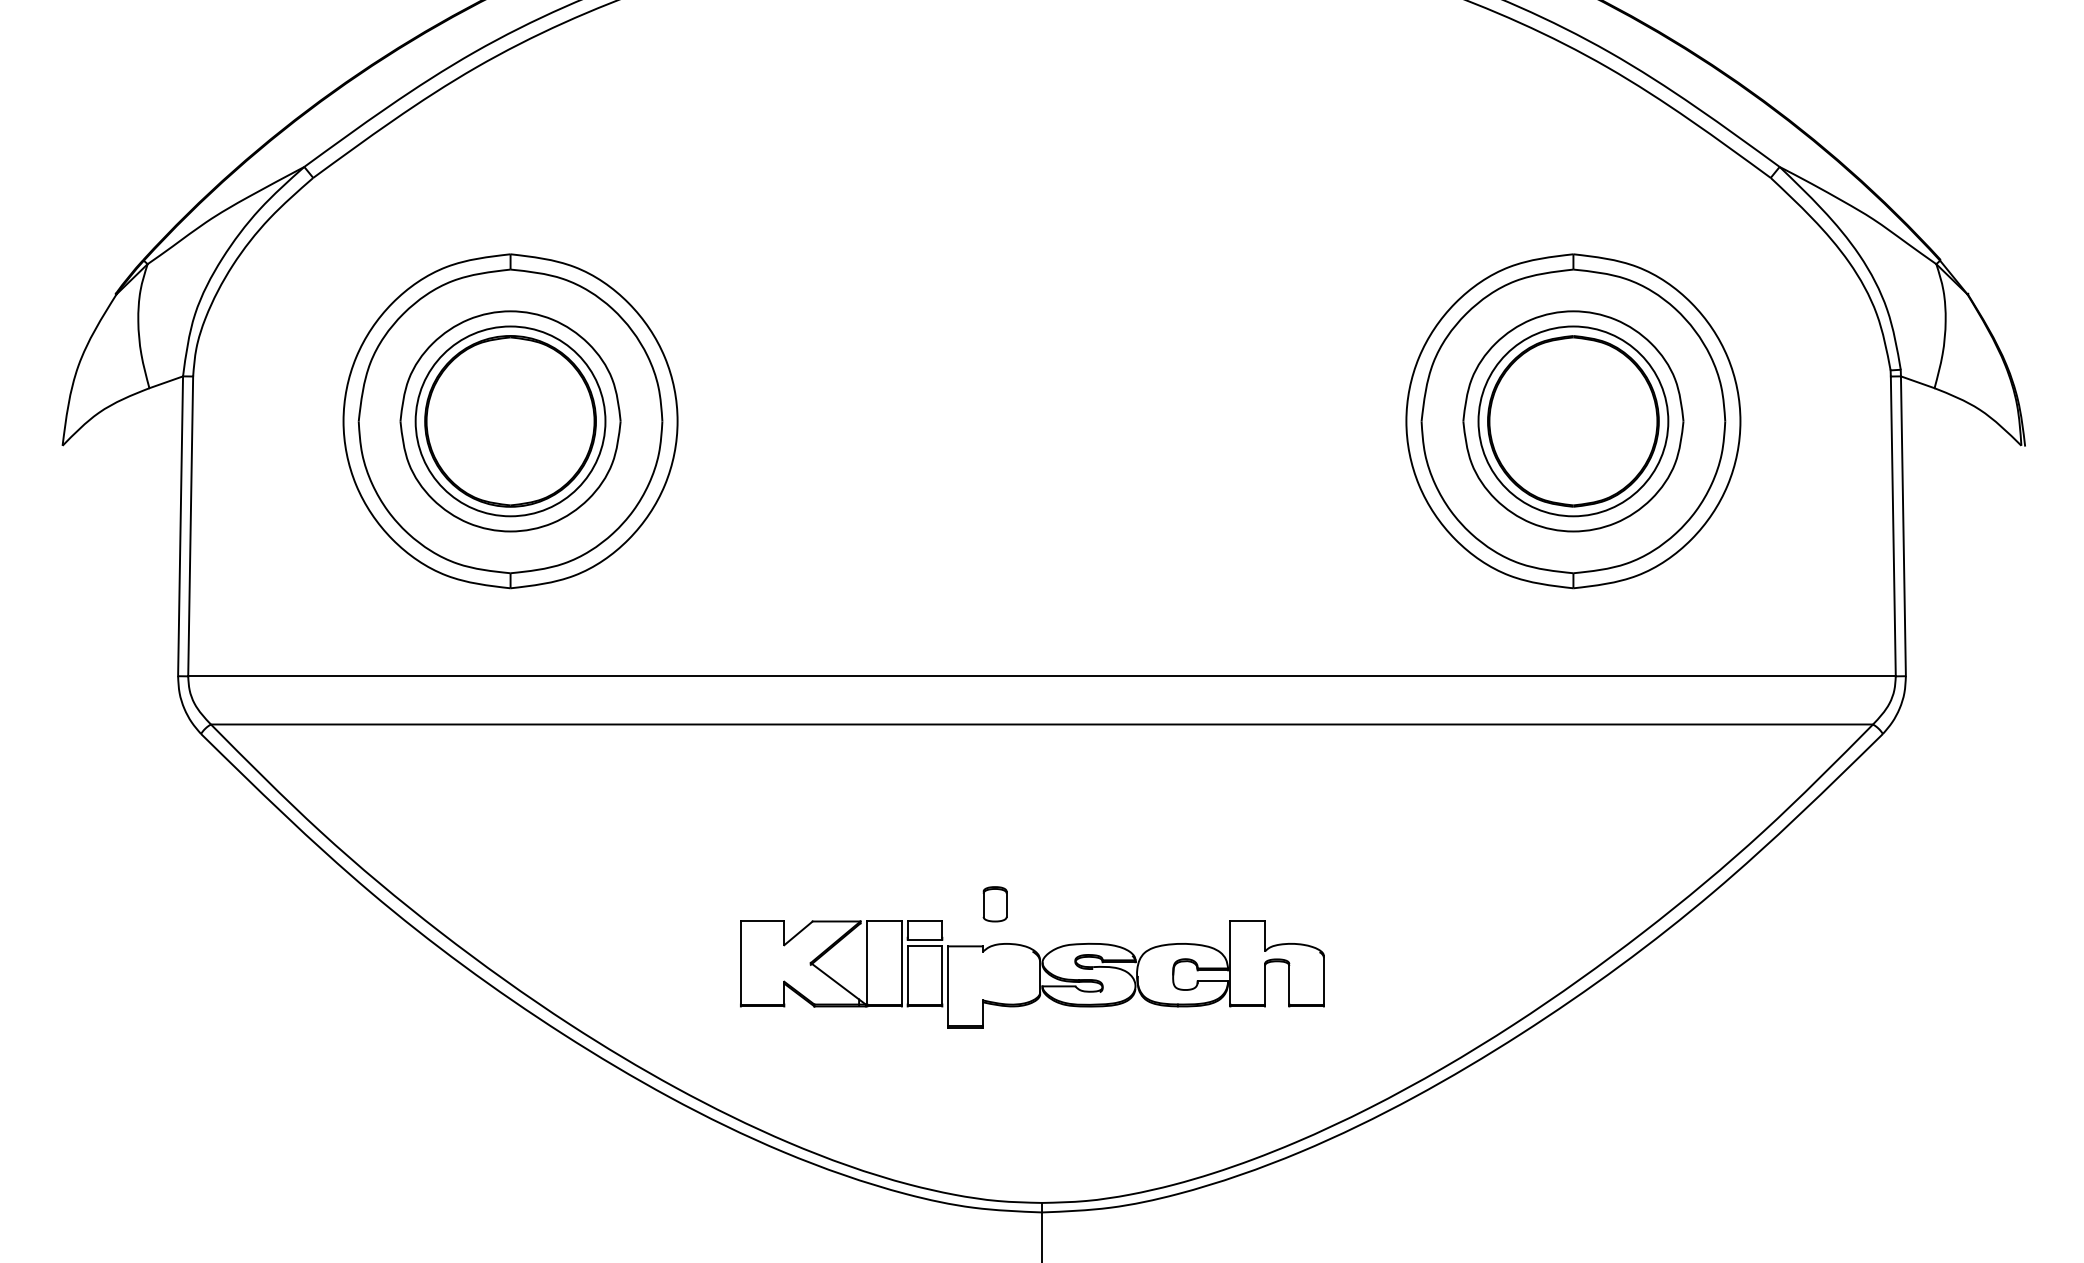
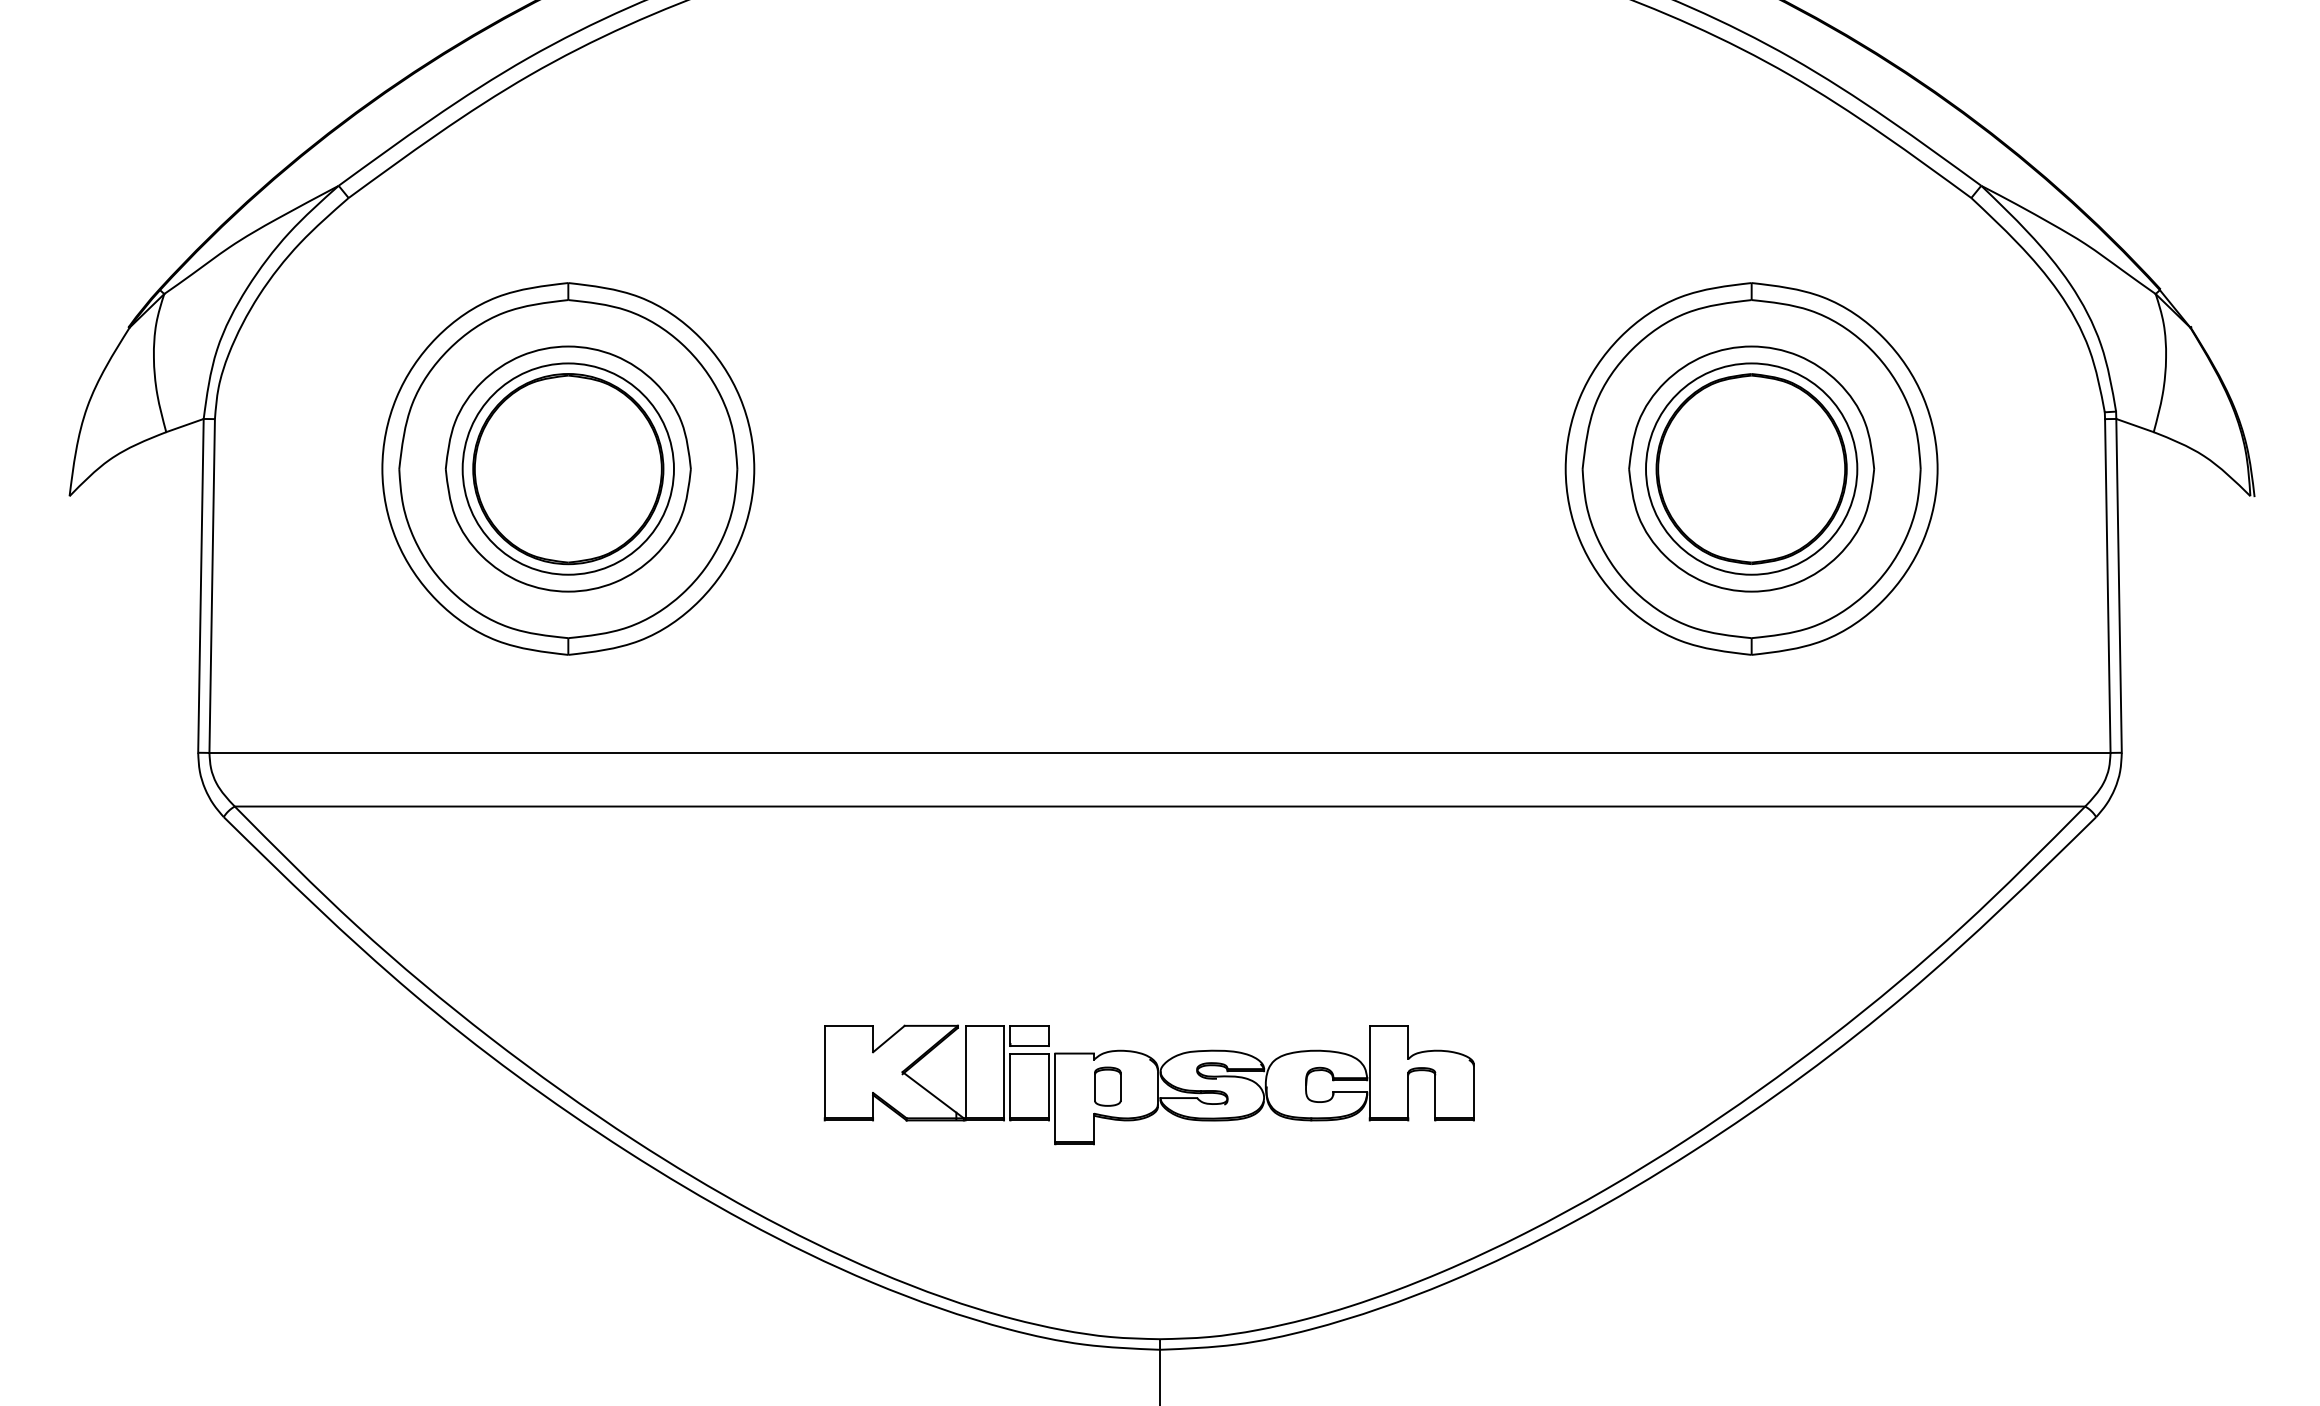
part: (994, 904) -> (1107, 1086), moved

